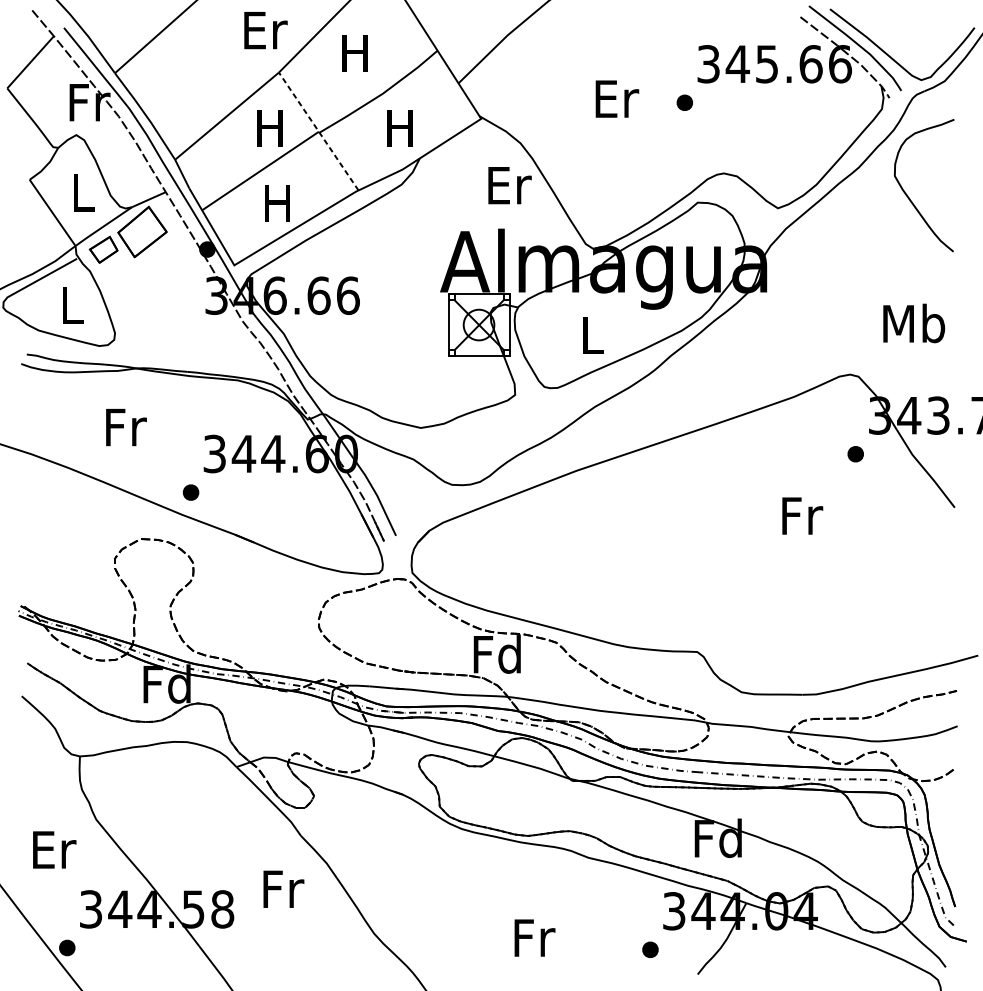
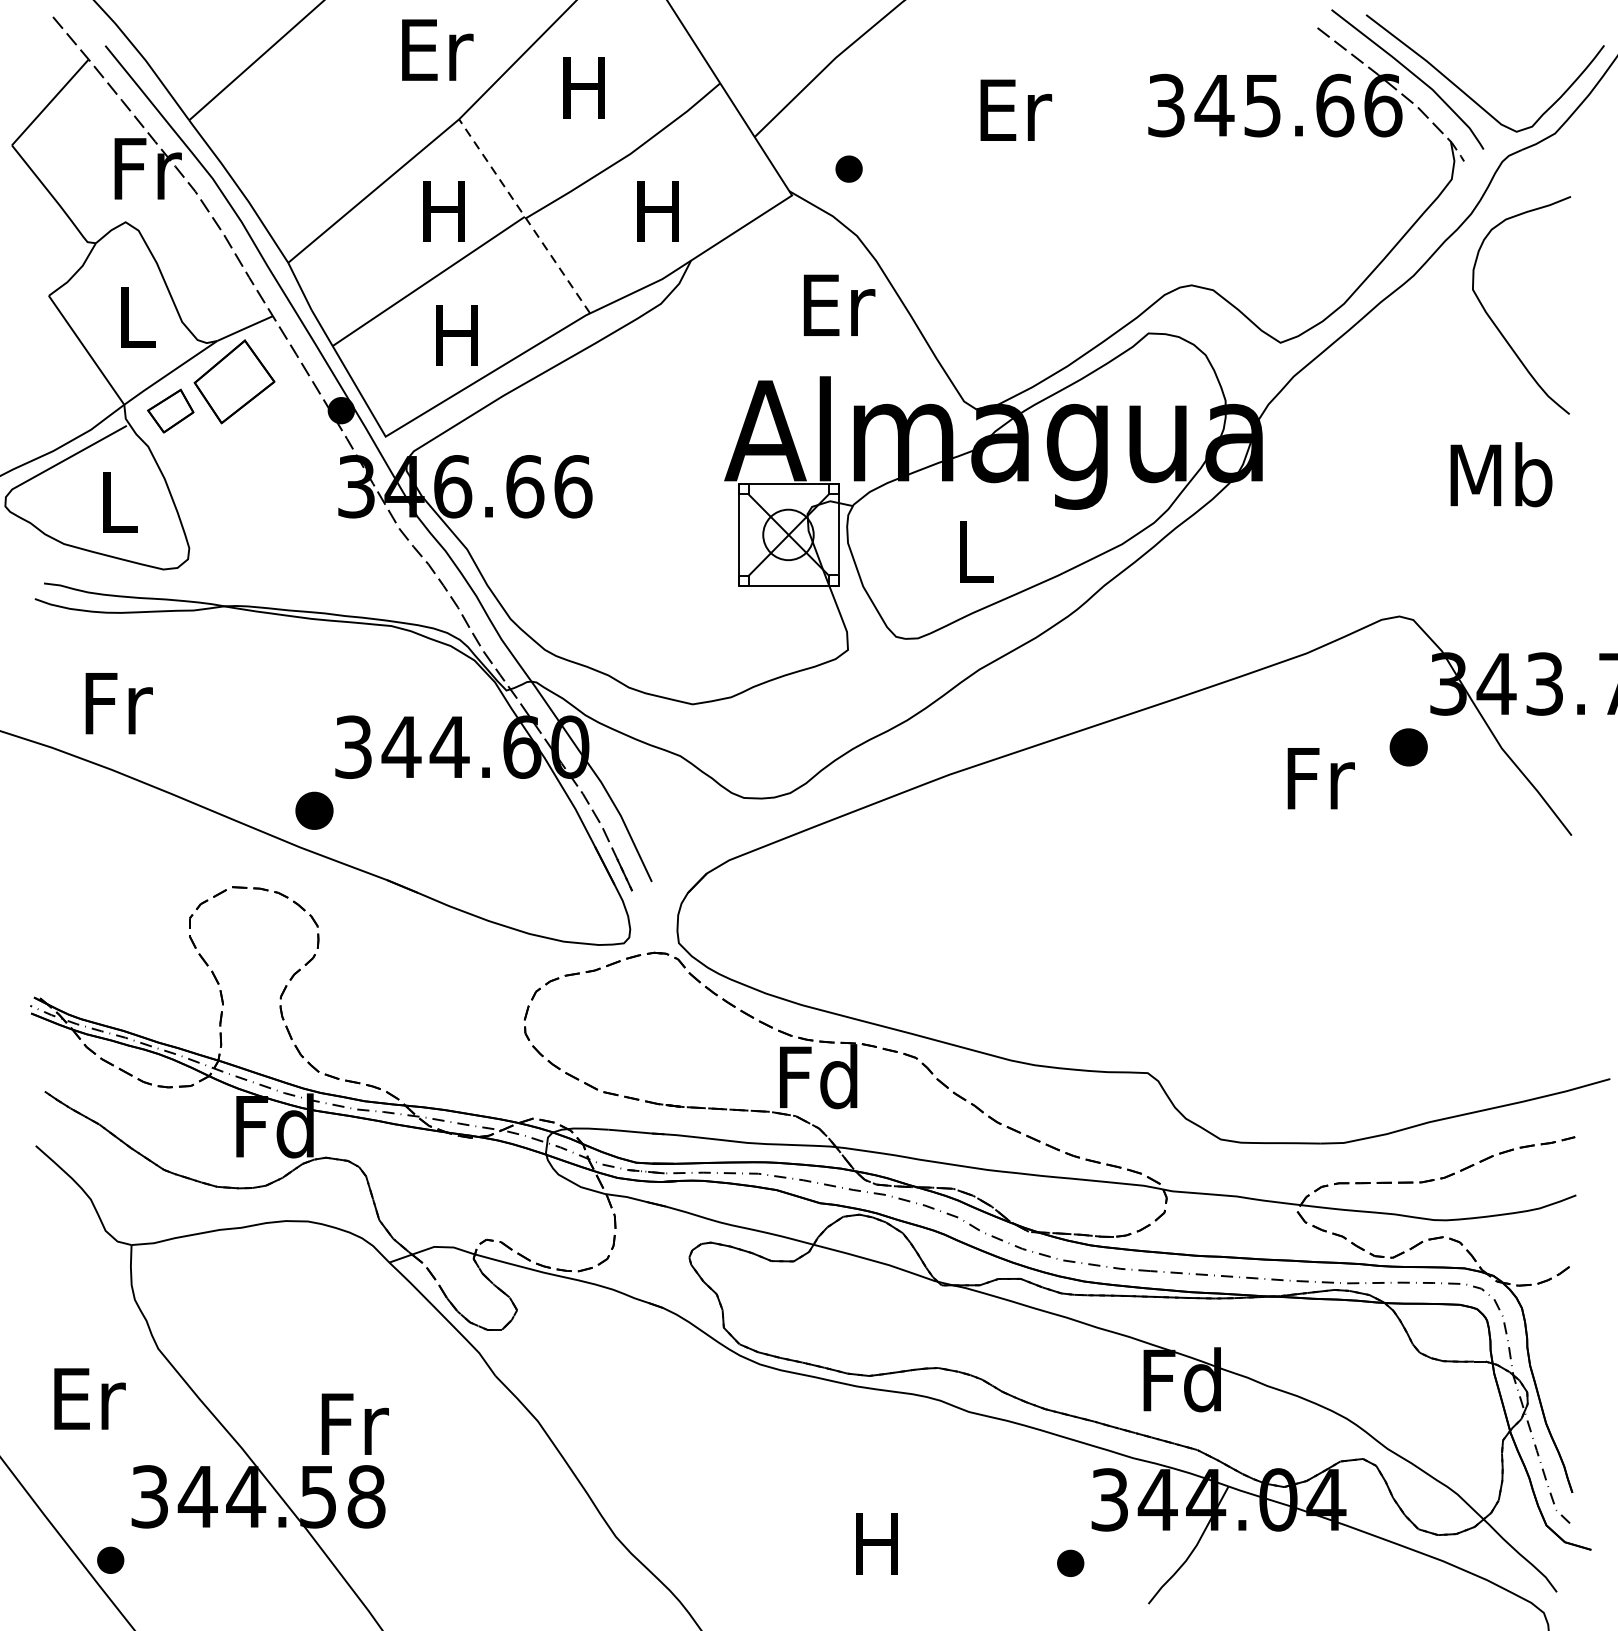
text: (617, 98) -> (1016, 109), moved
part: (684, 102) -> (848, 168), moved
text: (914, 323) -> (1502, 474), moved
text: (126, 427) -> (119, 703), moved
part: (855, 454) -> (1408, 748), size x1.4
part: (190, 492) -> (313, 810), size x1.4
text: (802, 515) -> (1320, 777), moved
text: (283, 888) -> (354, 1422), moved
text: (534, 937) -> (879, 1543), Fr -> H

